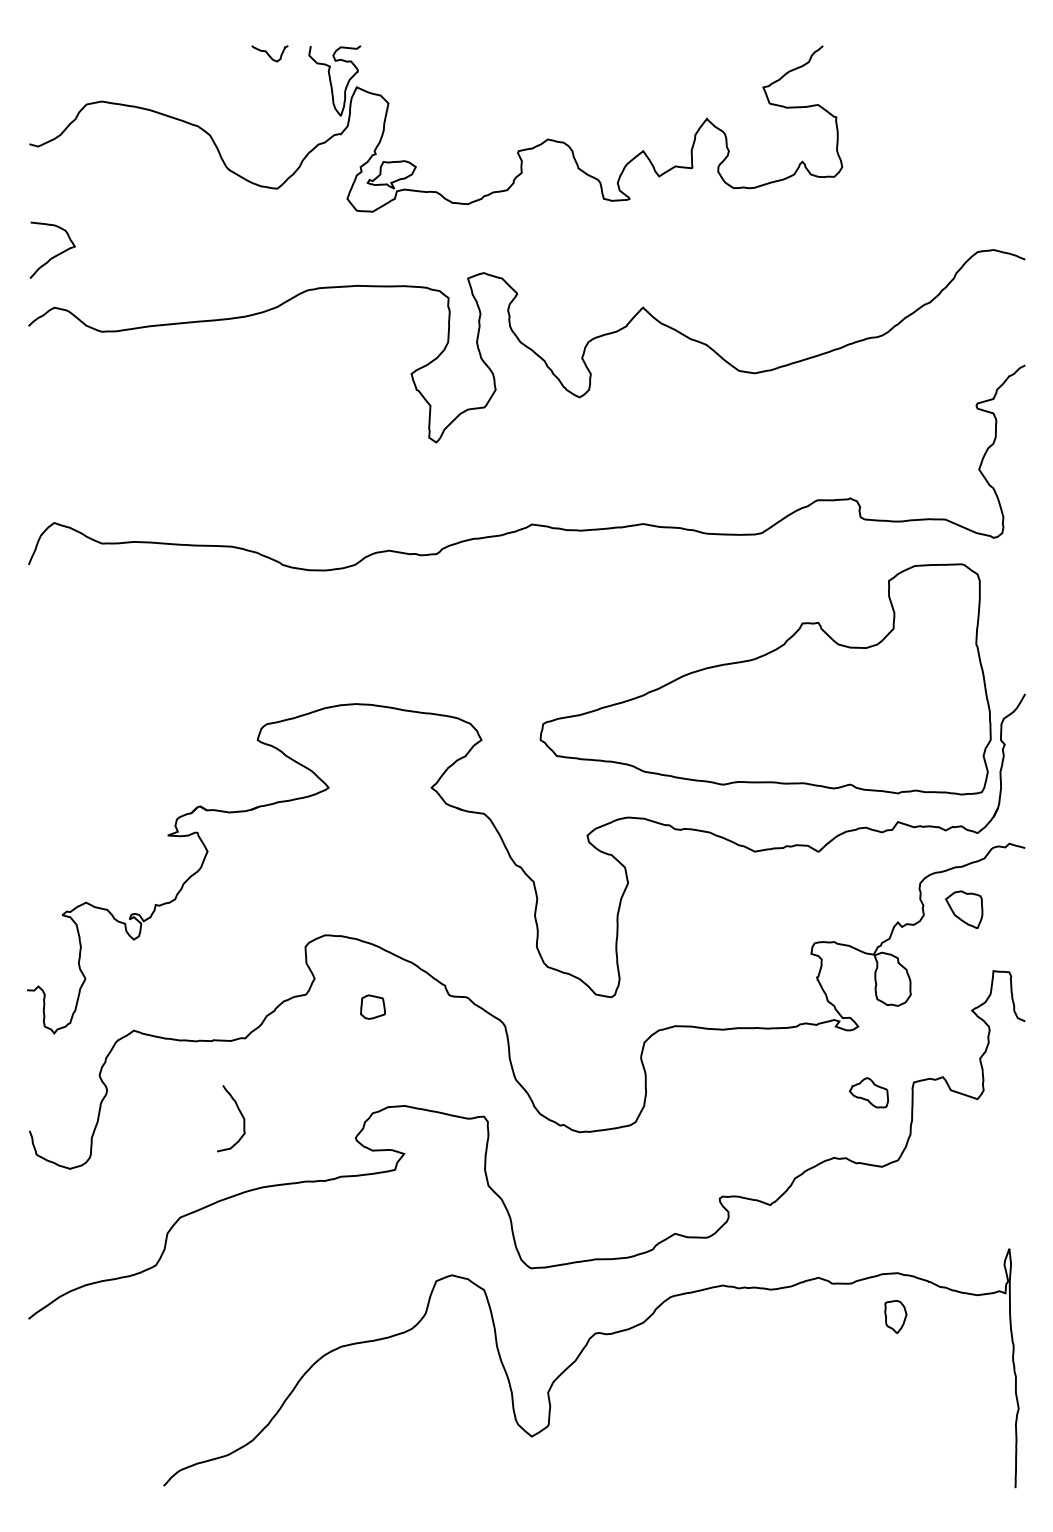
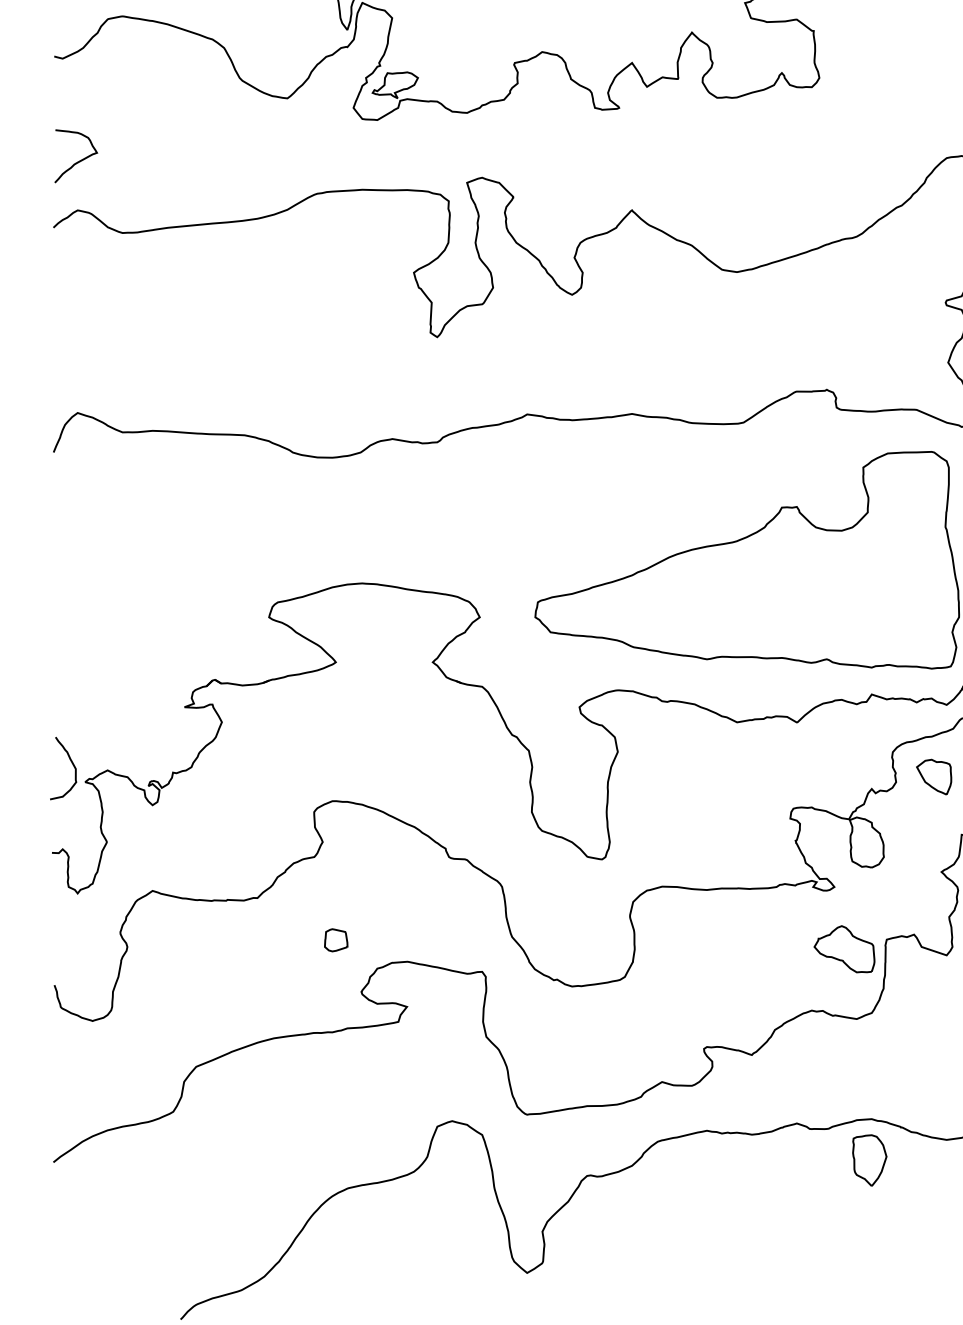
part: (372, 1006) -> (335, 939), moved
part: (868, 1092) -> (844, 949), size x1.67
curve: (240, 1114) -> (72, 764), moved
part: (895, 1316) -> (869, 1159), size x1.67

